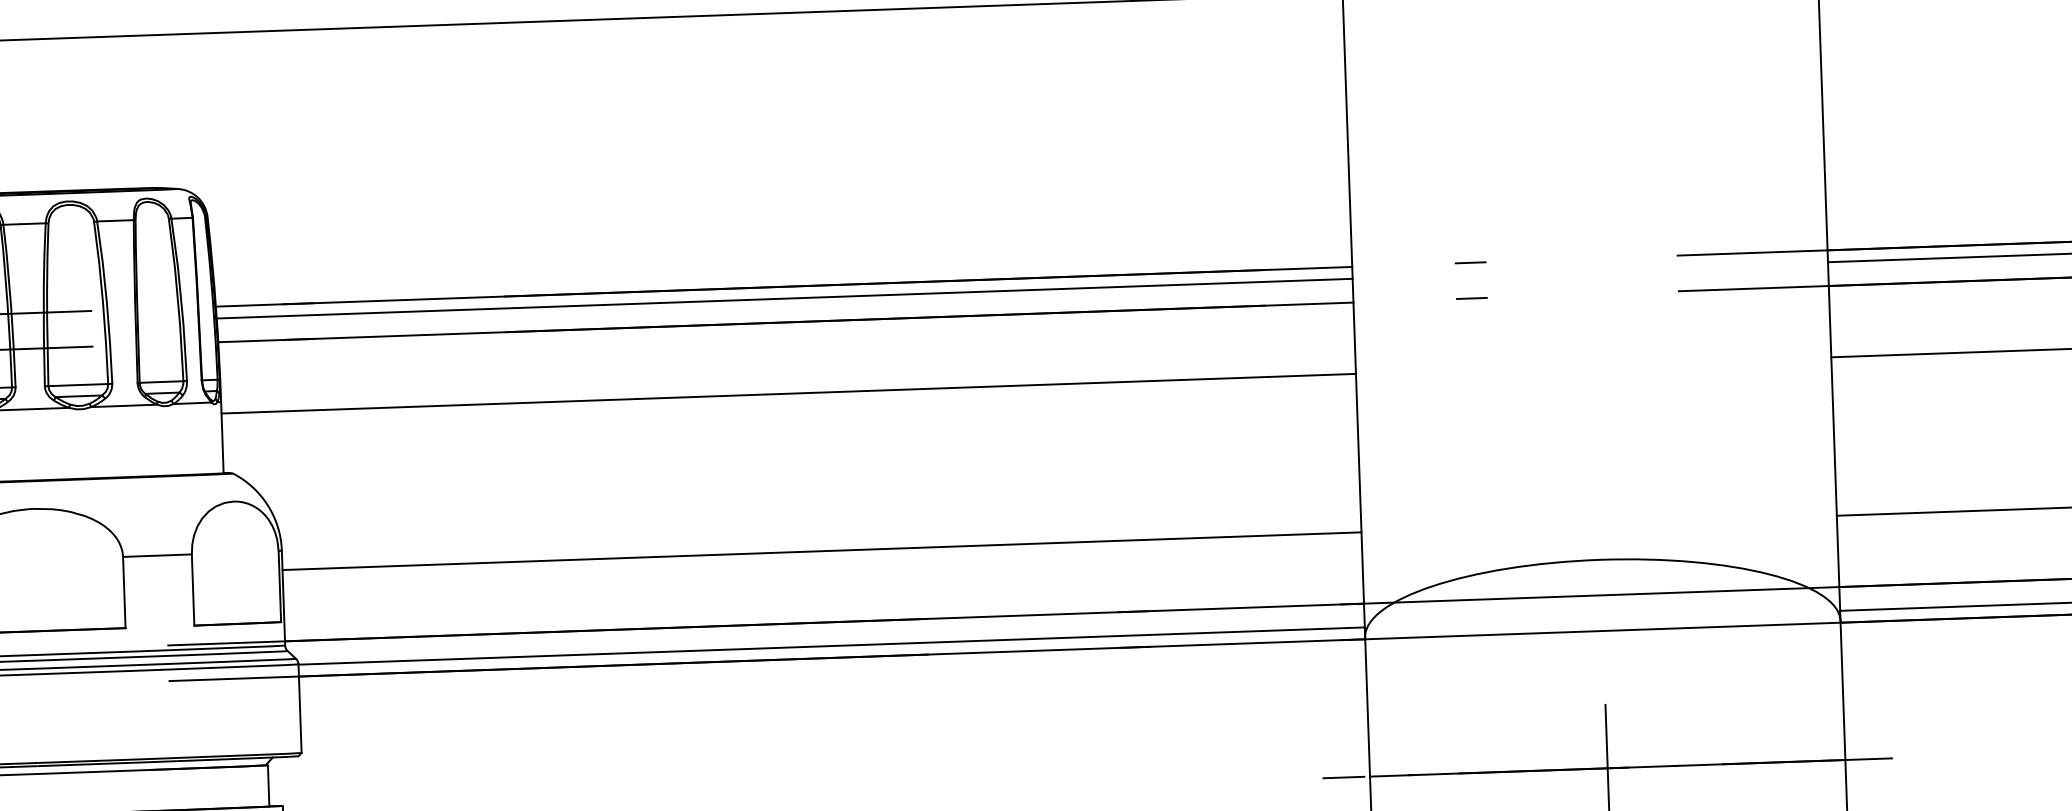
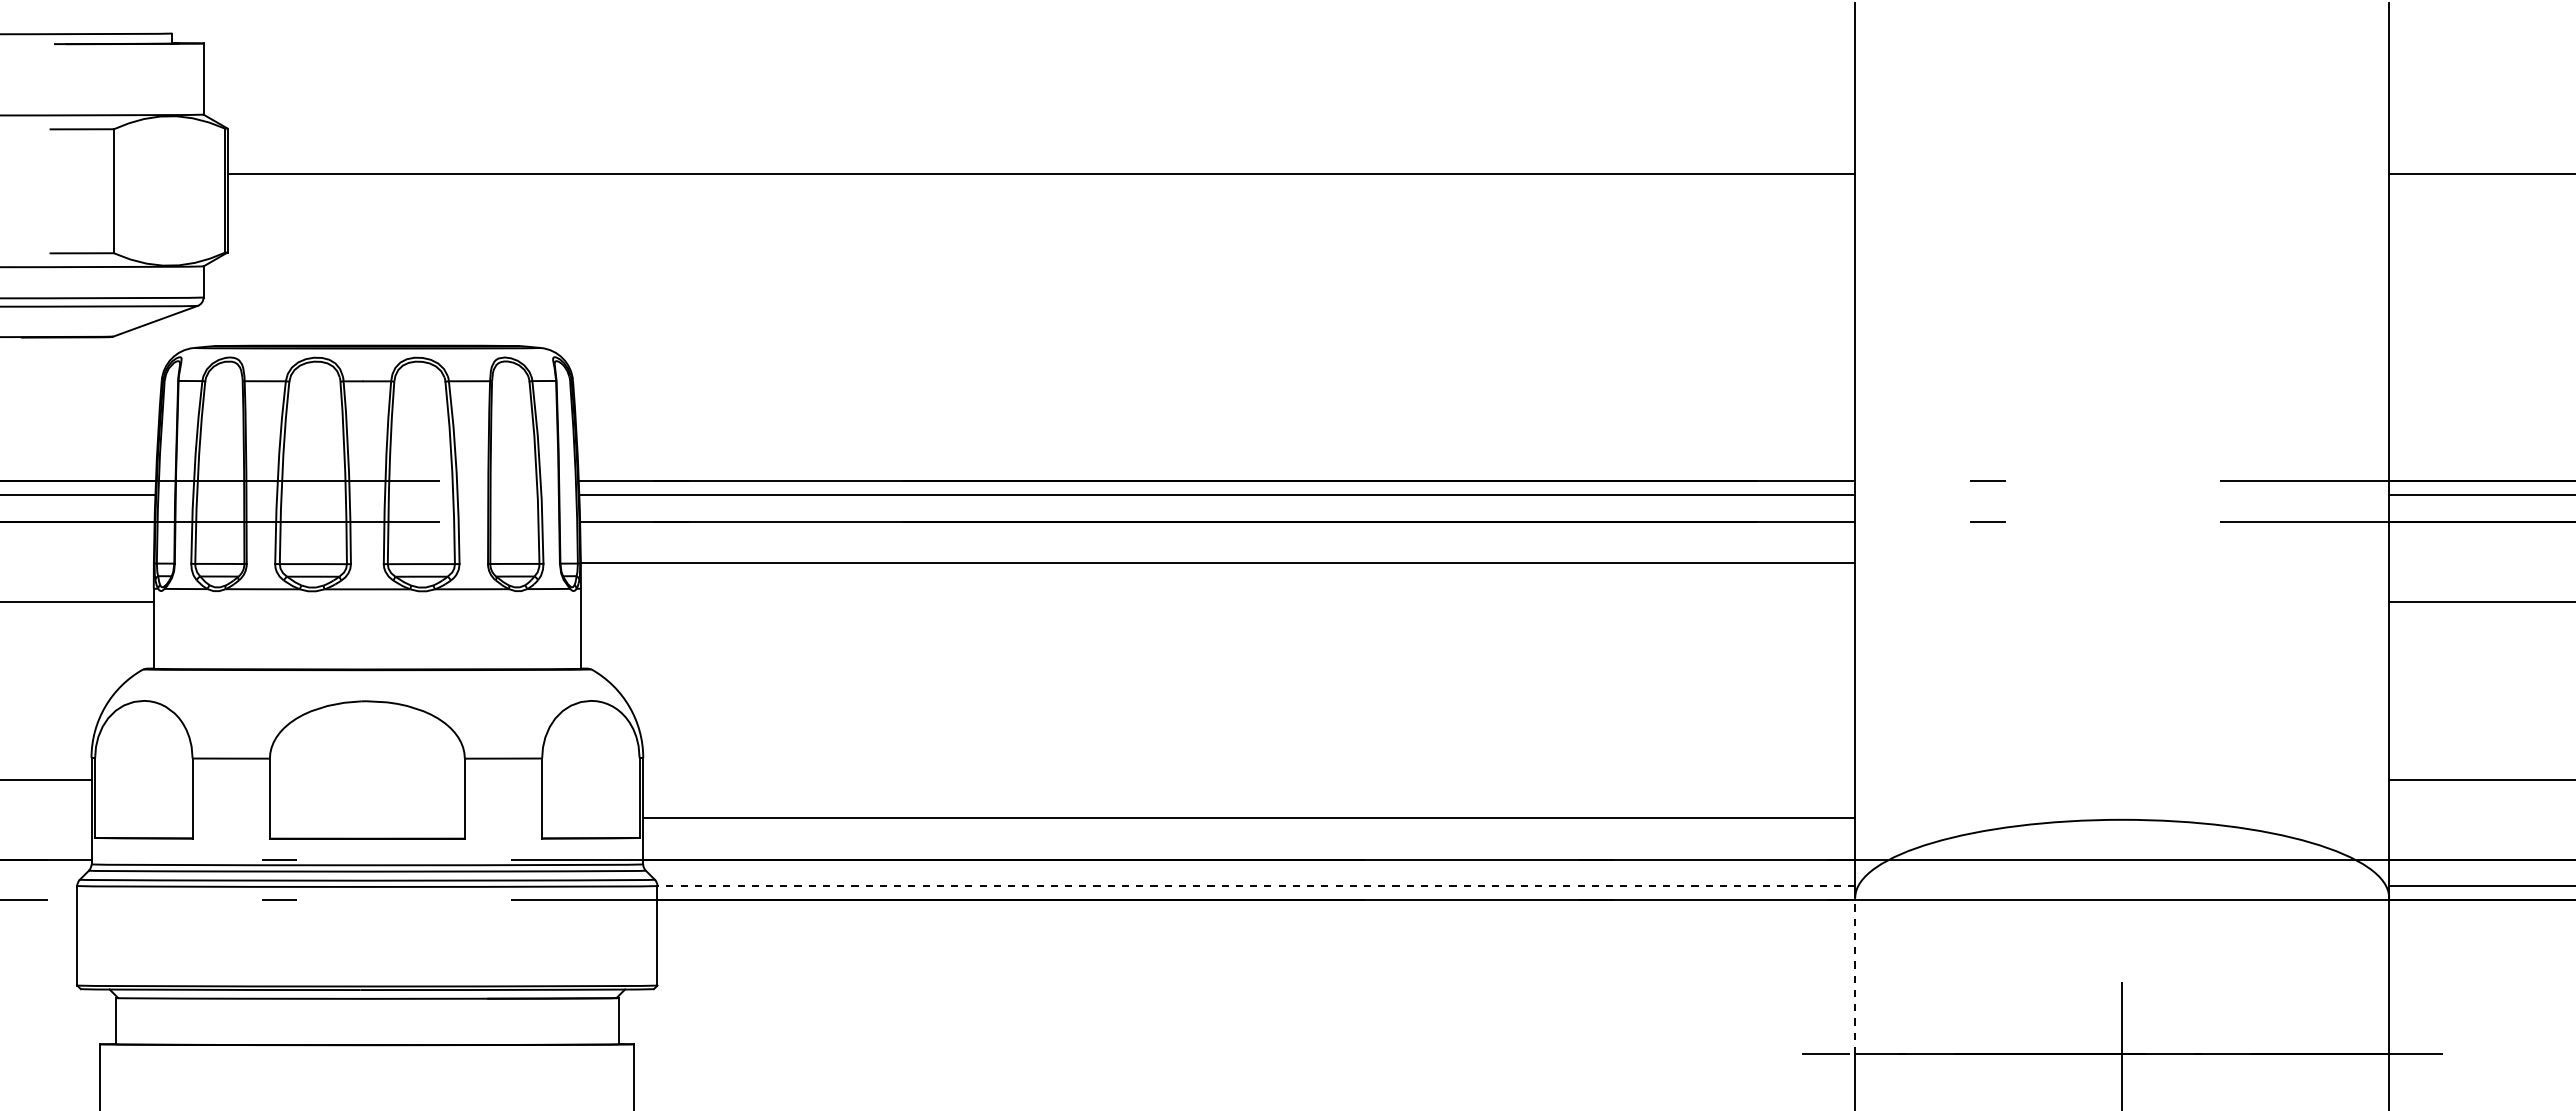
line: (788, 393) -> (1217, 562), moved
line: (822, 551) -> (1249, 817), moved
line: (831, 646) -> (1256, 886), solid -> dashed
line: (1367, 706) -> (1855, 975), solid -> dashed

